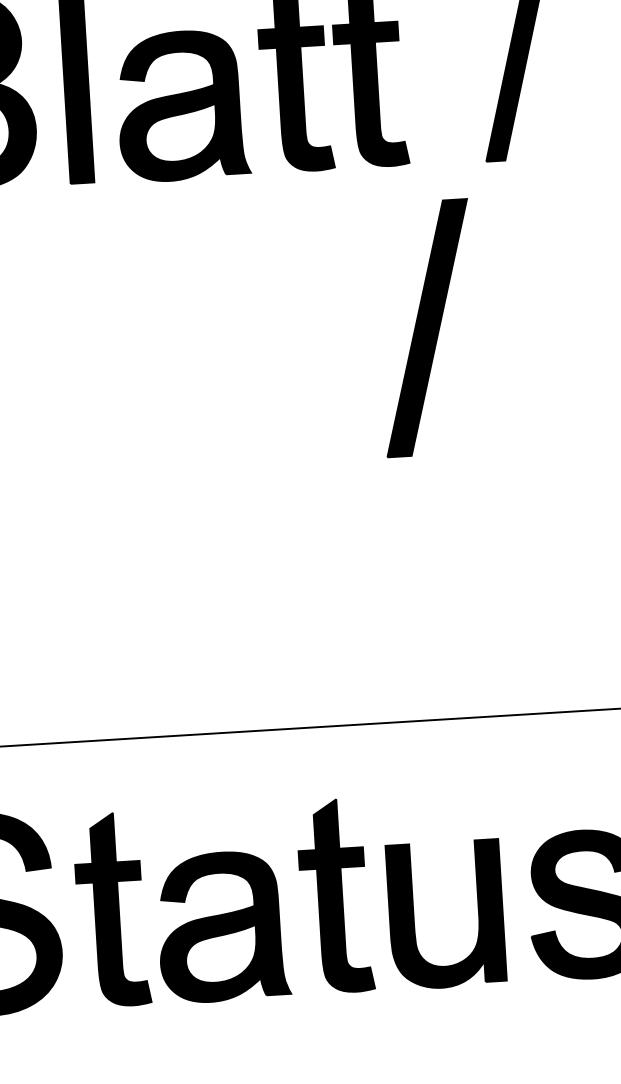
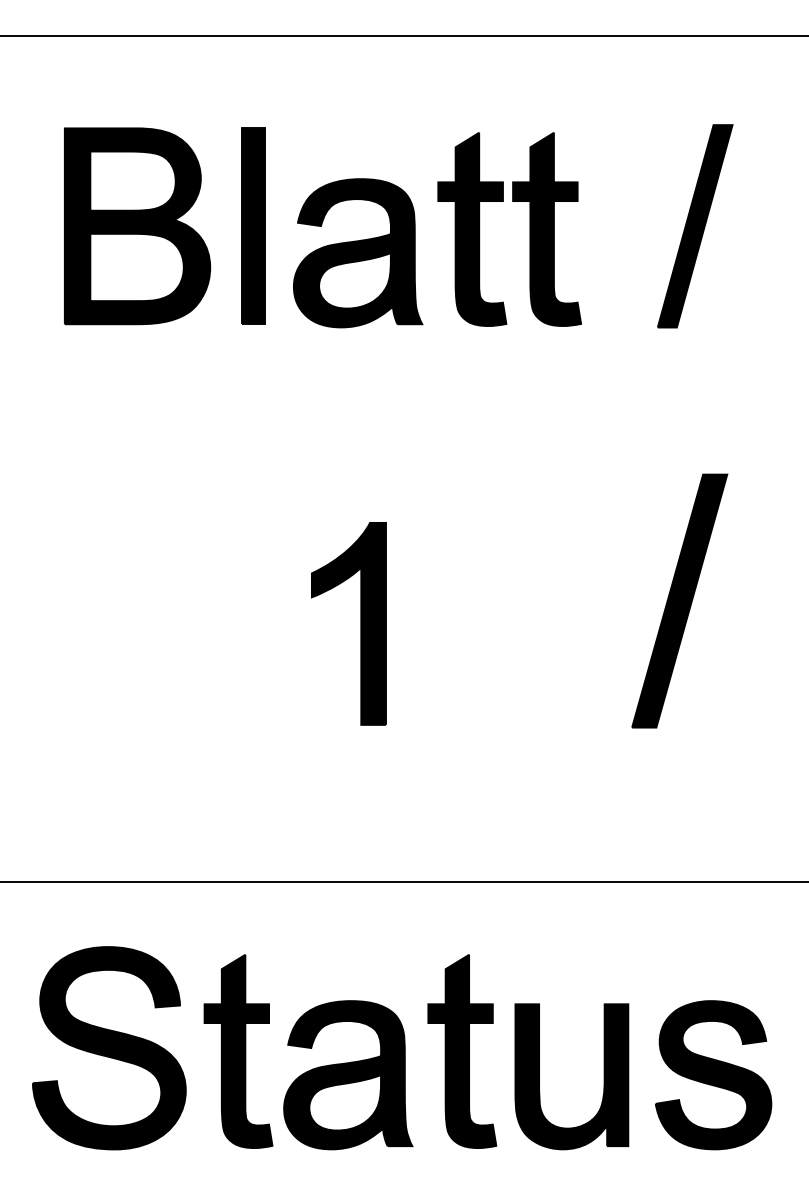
part: (426, 327) -> (679, 600), moved
part: (207, 475) -> (360, 623), added

